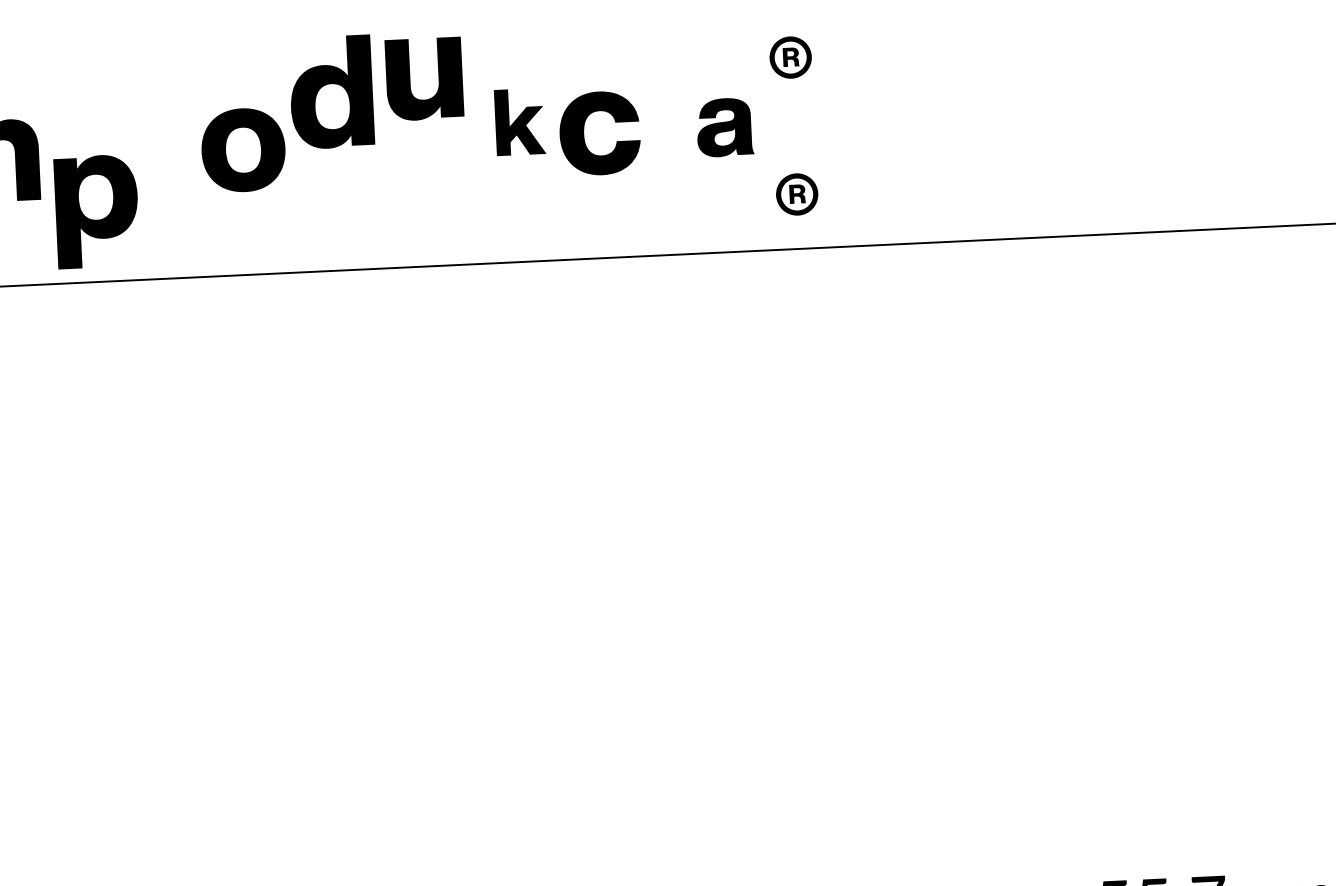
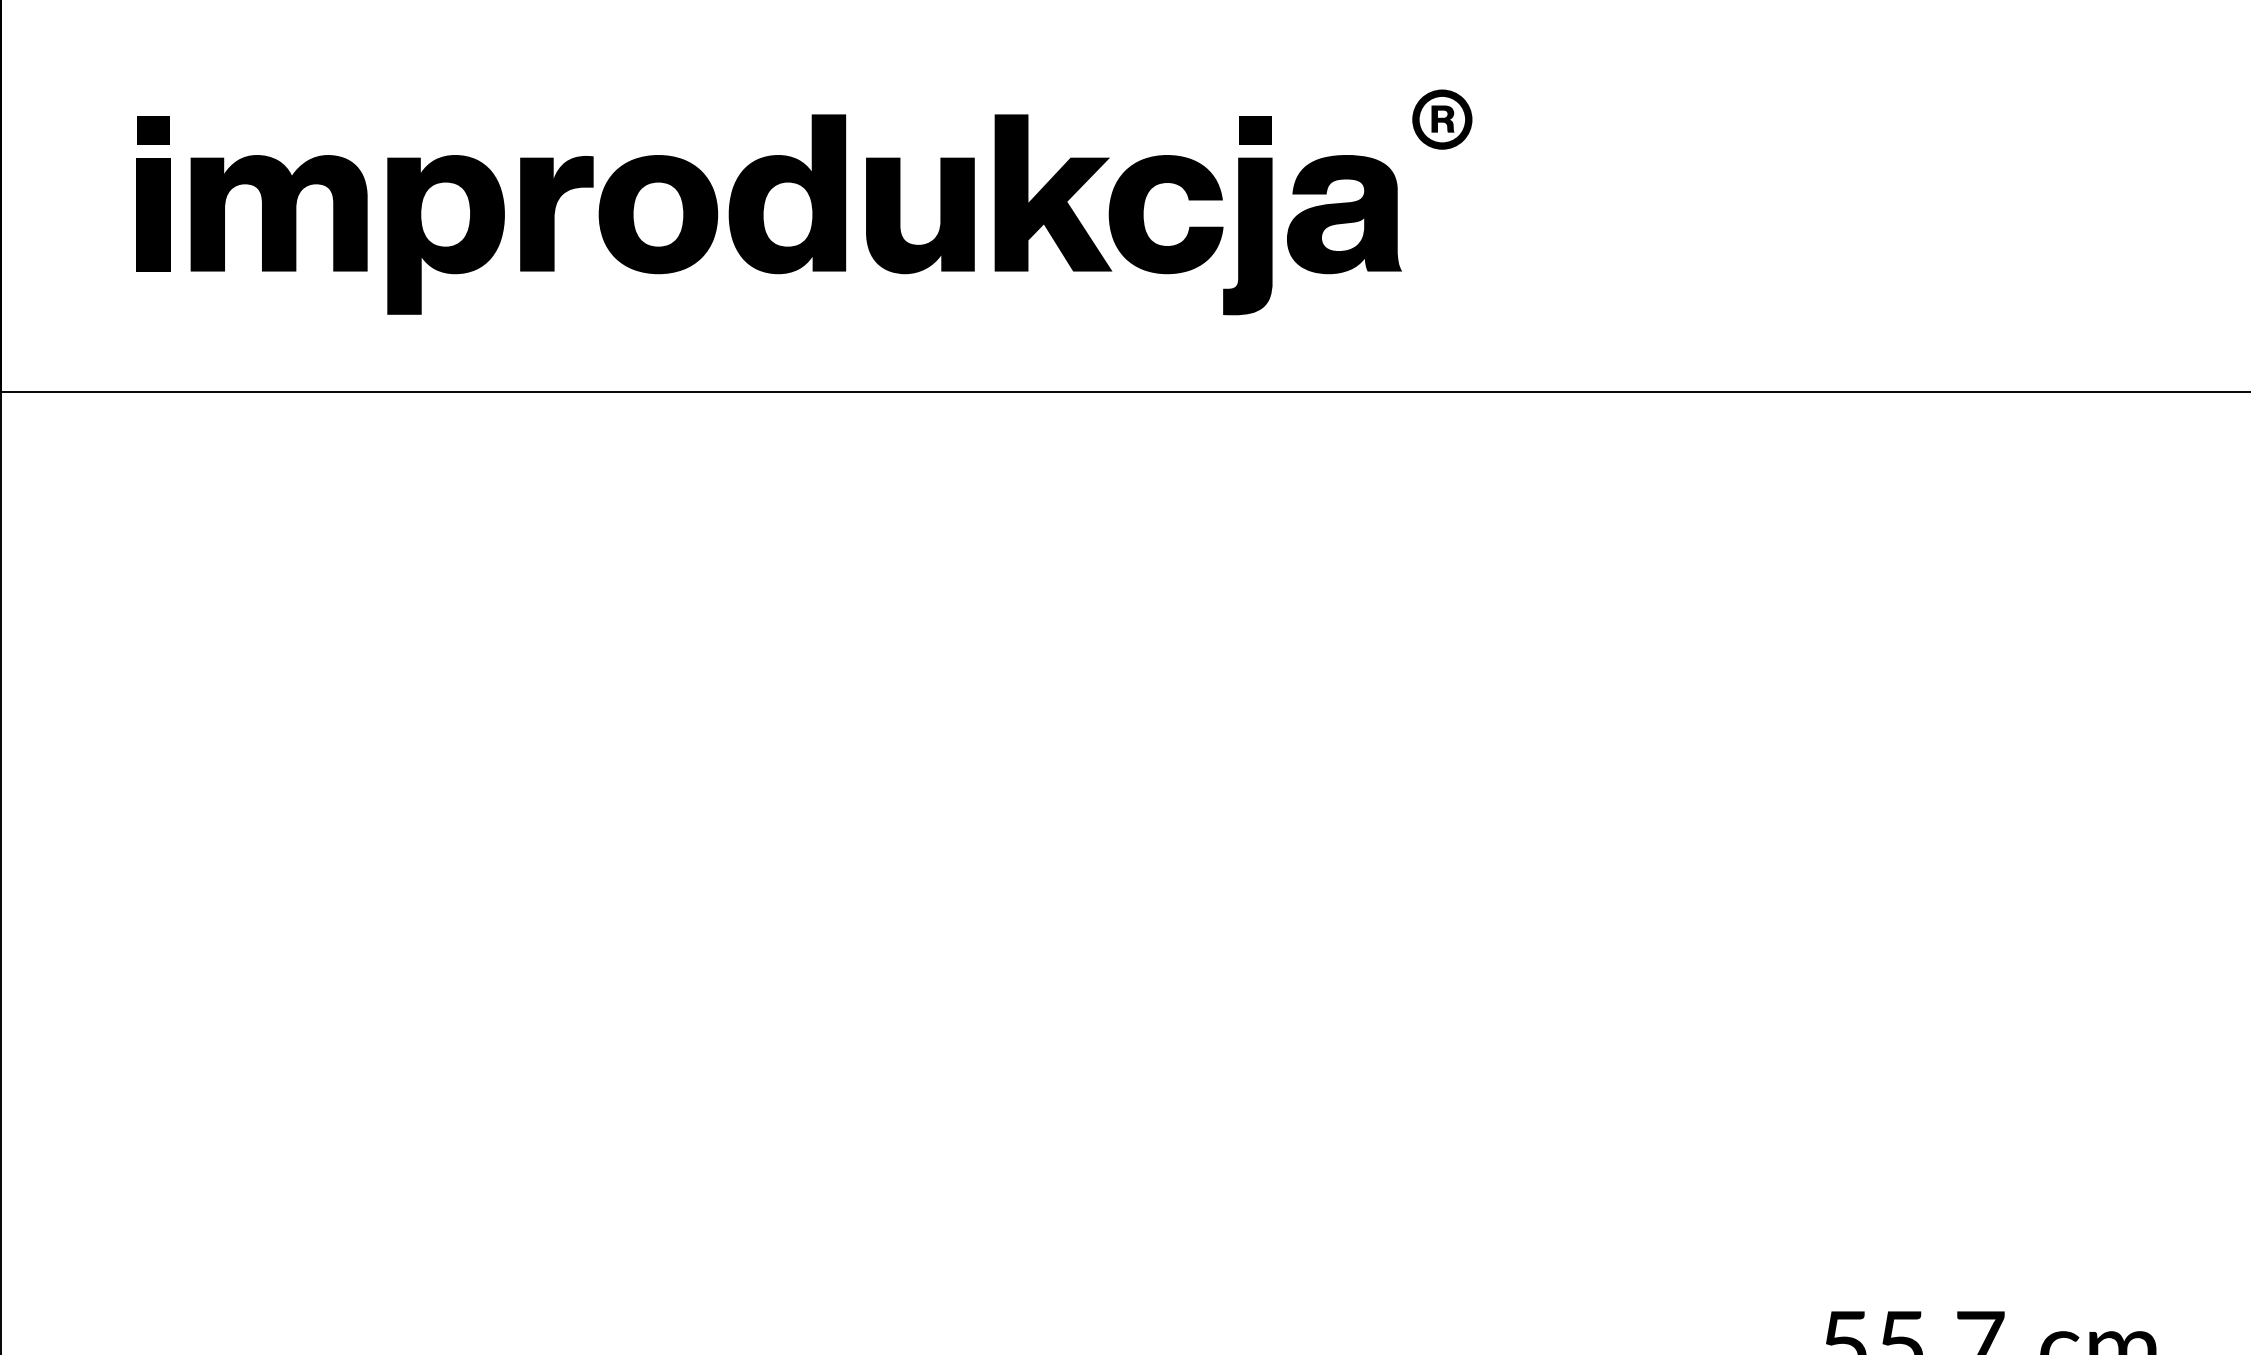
fill: (659, 70) -> (1255, 129), added
part: (410, 79) -> (900, 215), moved
part: (331, 92) -> (787, 194), moved
part: (520, 121) -> (1053, 192), size x1.67
part: (725, 127) -> (1344, 214), size x1.43
fill: (657, 146) -> (1247, 236), added
fill: (171, 152) -> (556, 213), added
part: (797, 194) -> (1442, 314), removed
part: (96, 211) -> (445, 234), moved

